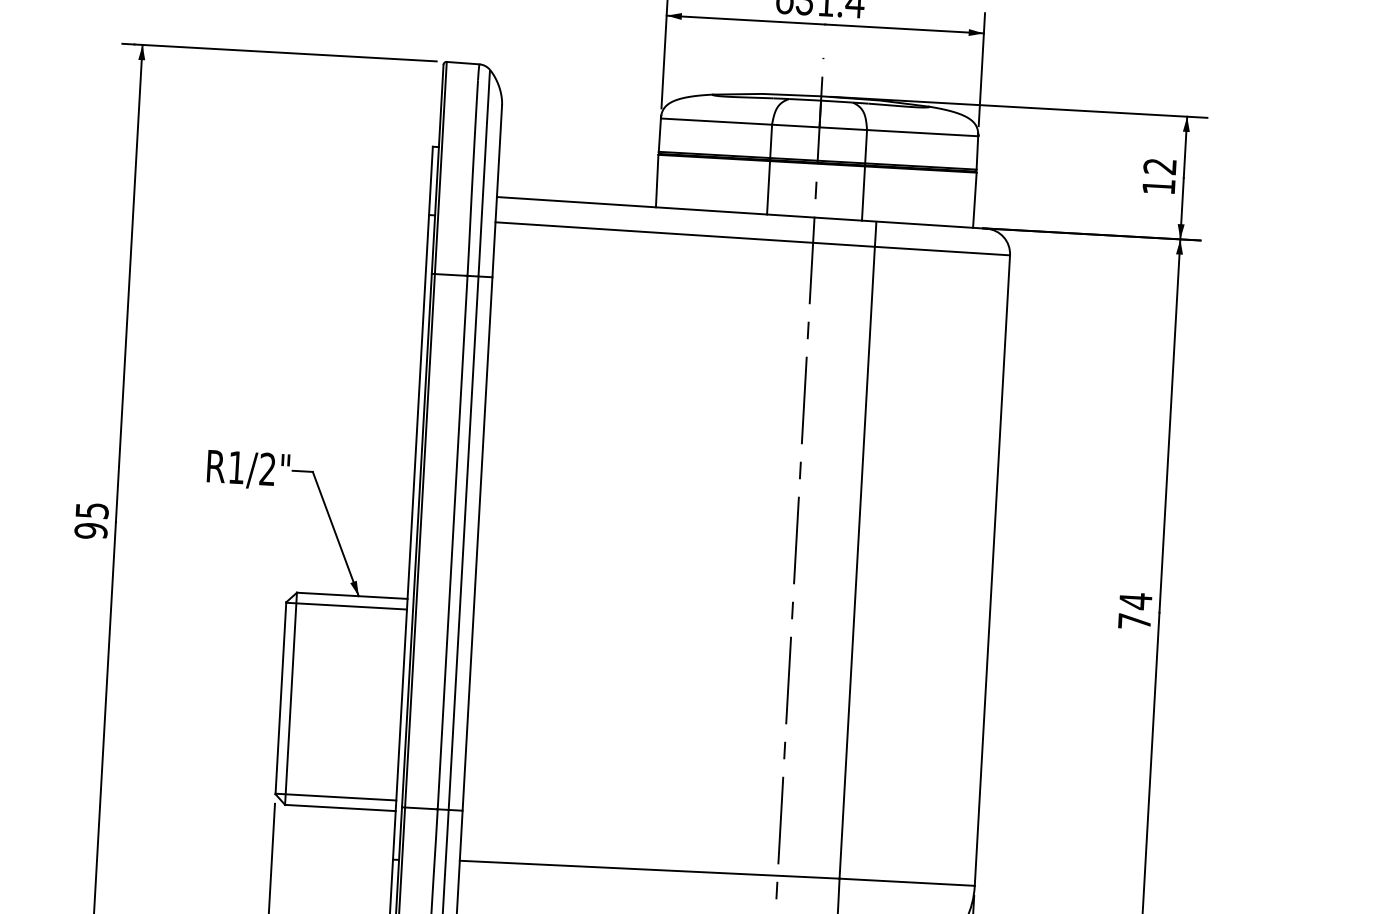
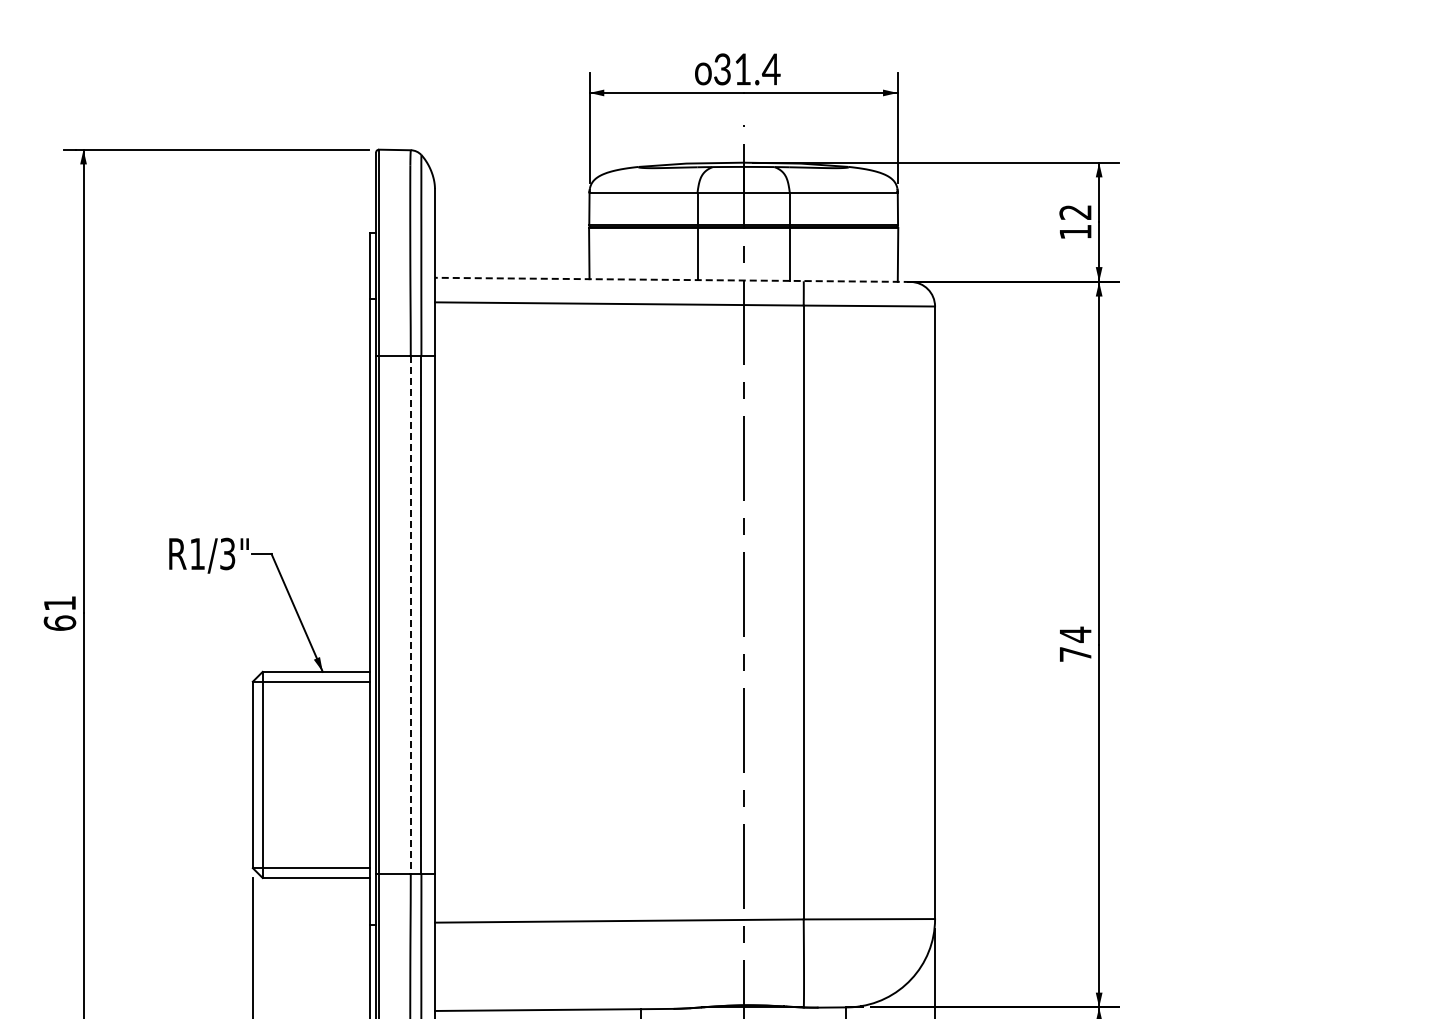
line: (741, 212) -> (672, 279), solid -> dashed
text: (267, 469) -> (227, 554), R1/2" -> R1/3"
text: (91, 520) -> (59, 613), 95 -> 61
line: (452, 543) -> (410, 615), solid -> dashed

